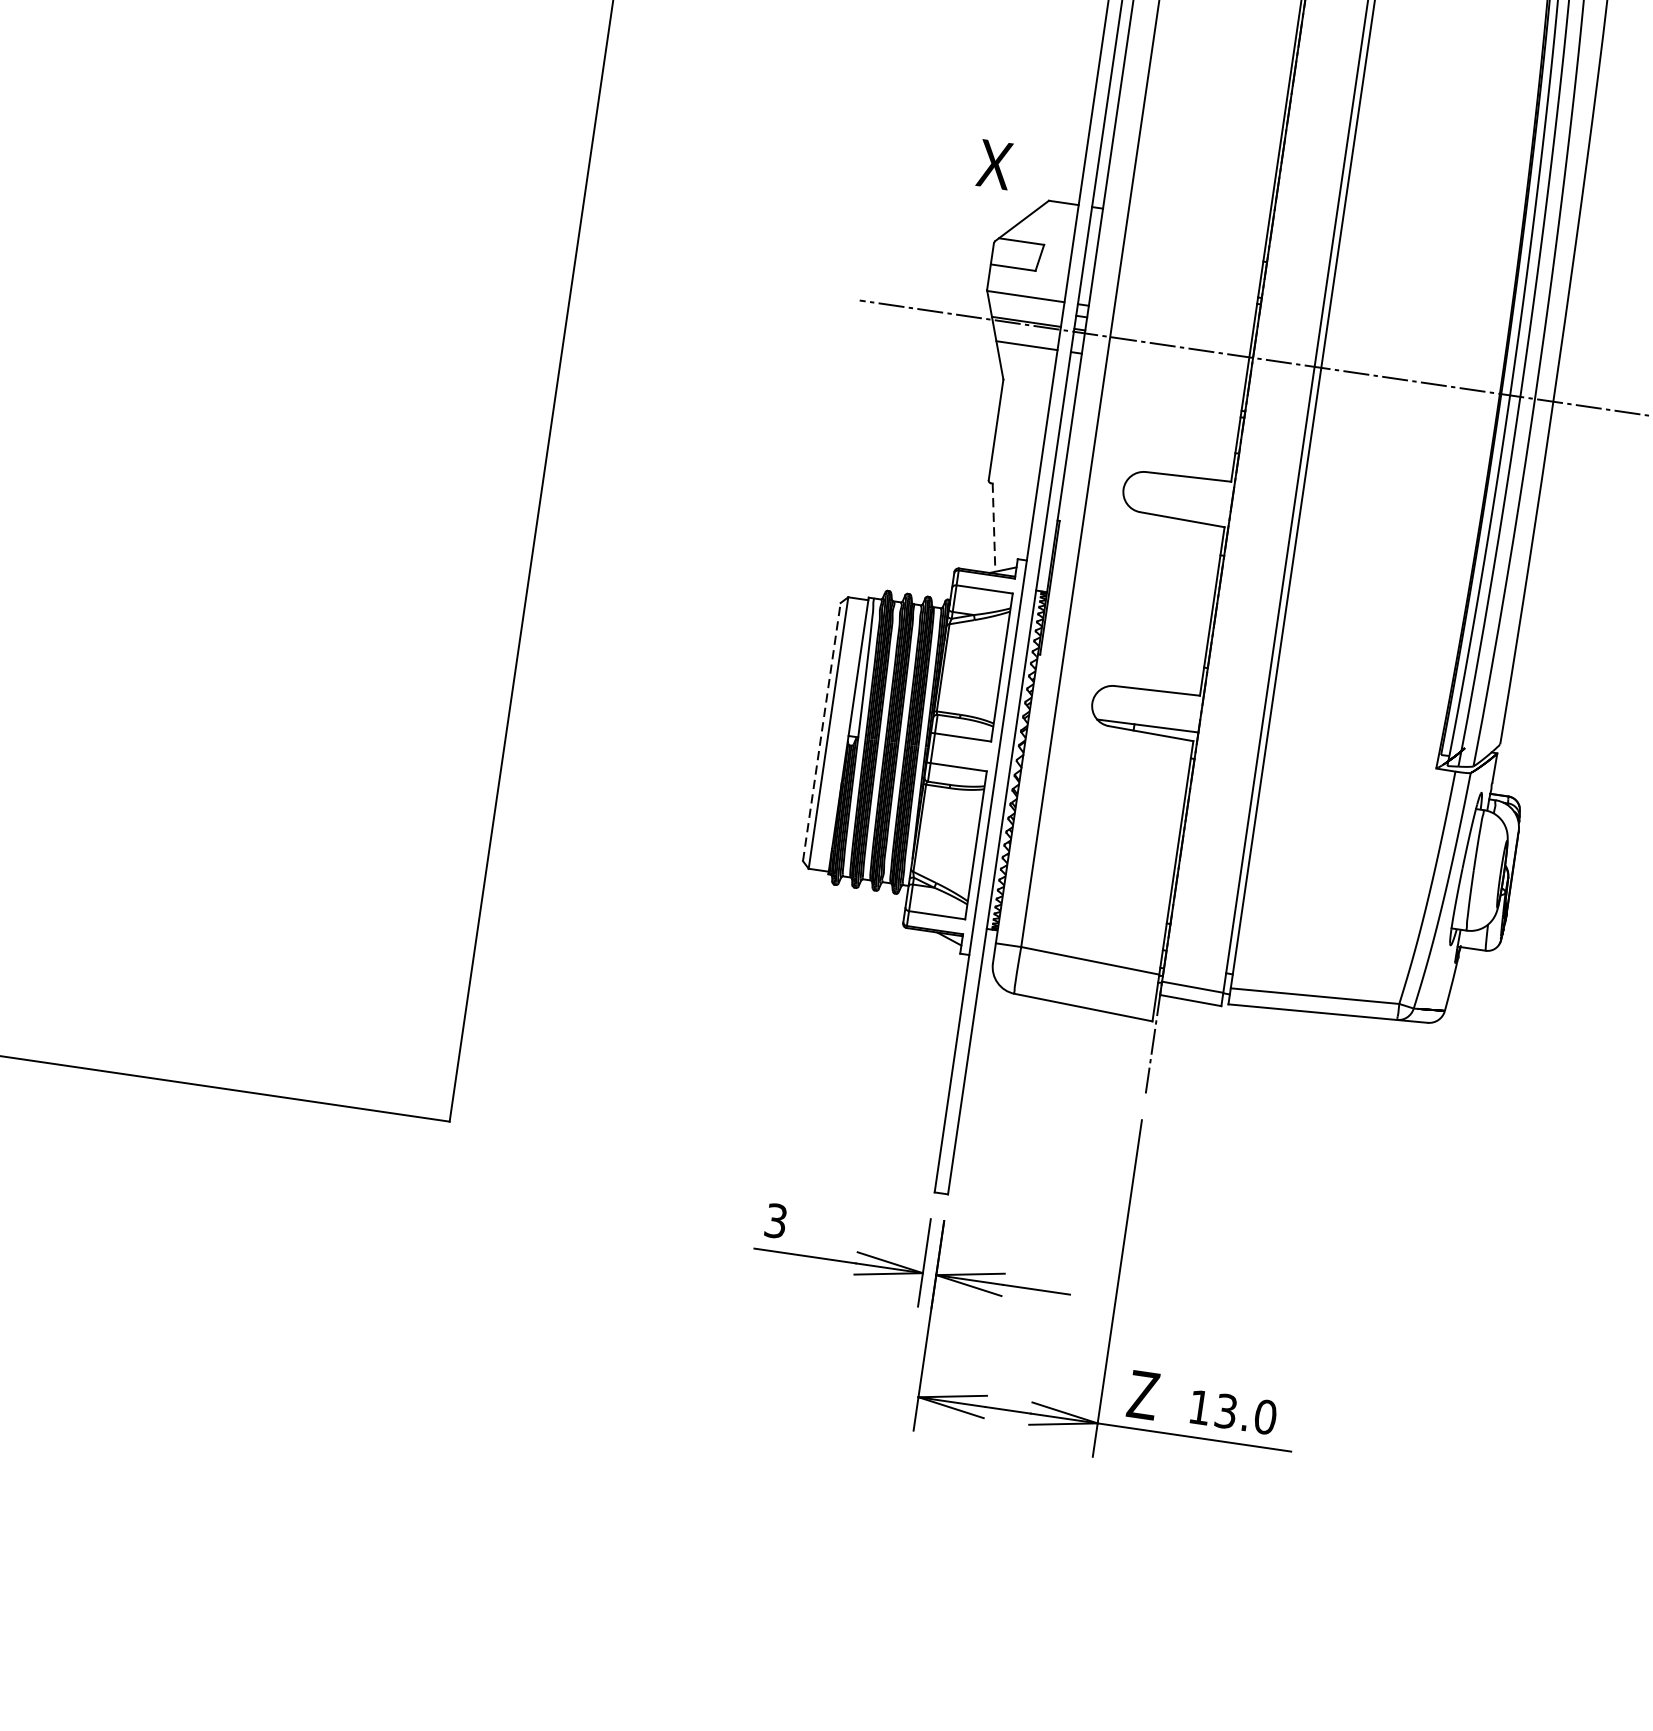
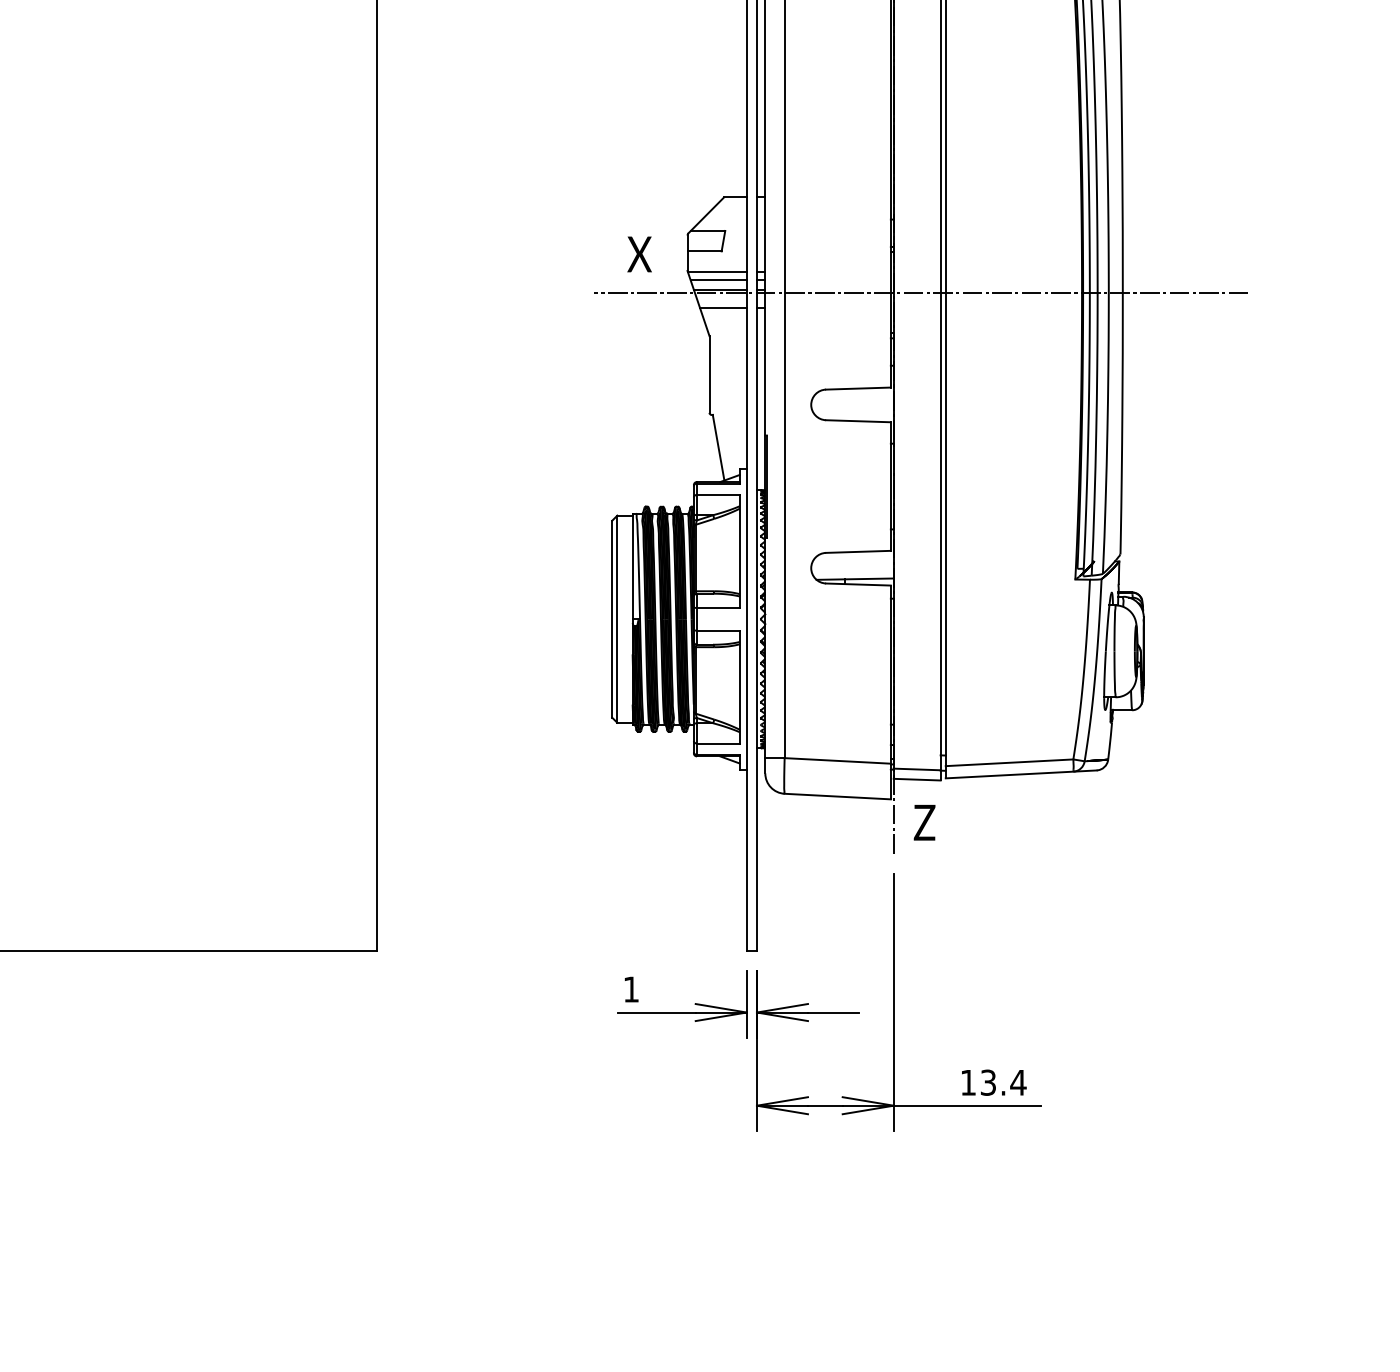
text: (994, 164) -> (639, 254), moved
line: (1025, 308) -> (718, 280), added
line: (993, 528) -> (718, 448), dashed -> solid
line: (822, 731) -> (612, 618), dashed -> solid
text: (774, 1220) -> (630, 989), 3 -> 1
text: (1143, 1394) -> (924, 822), moved
text: (1265, 1416) -> (1018, 1082), 13.0 -> 13.4

